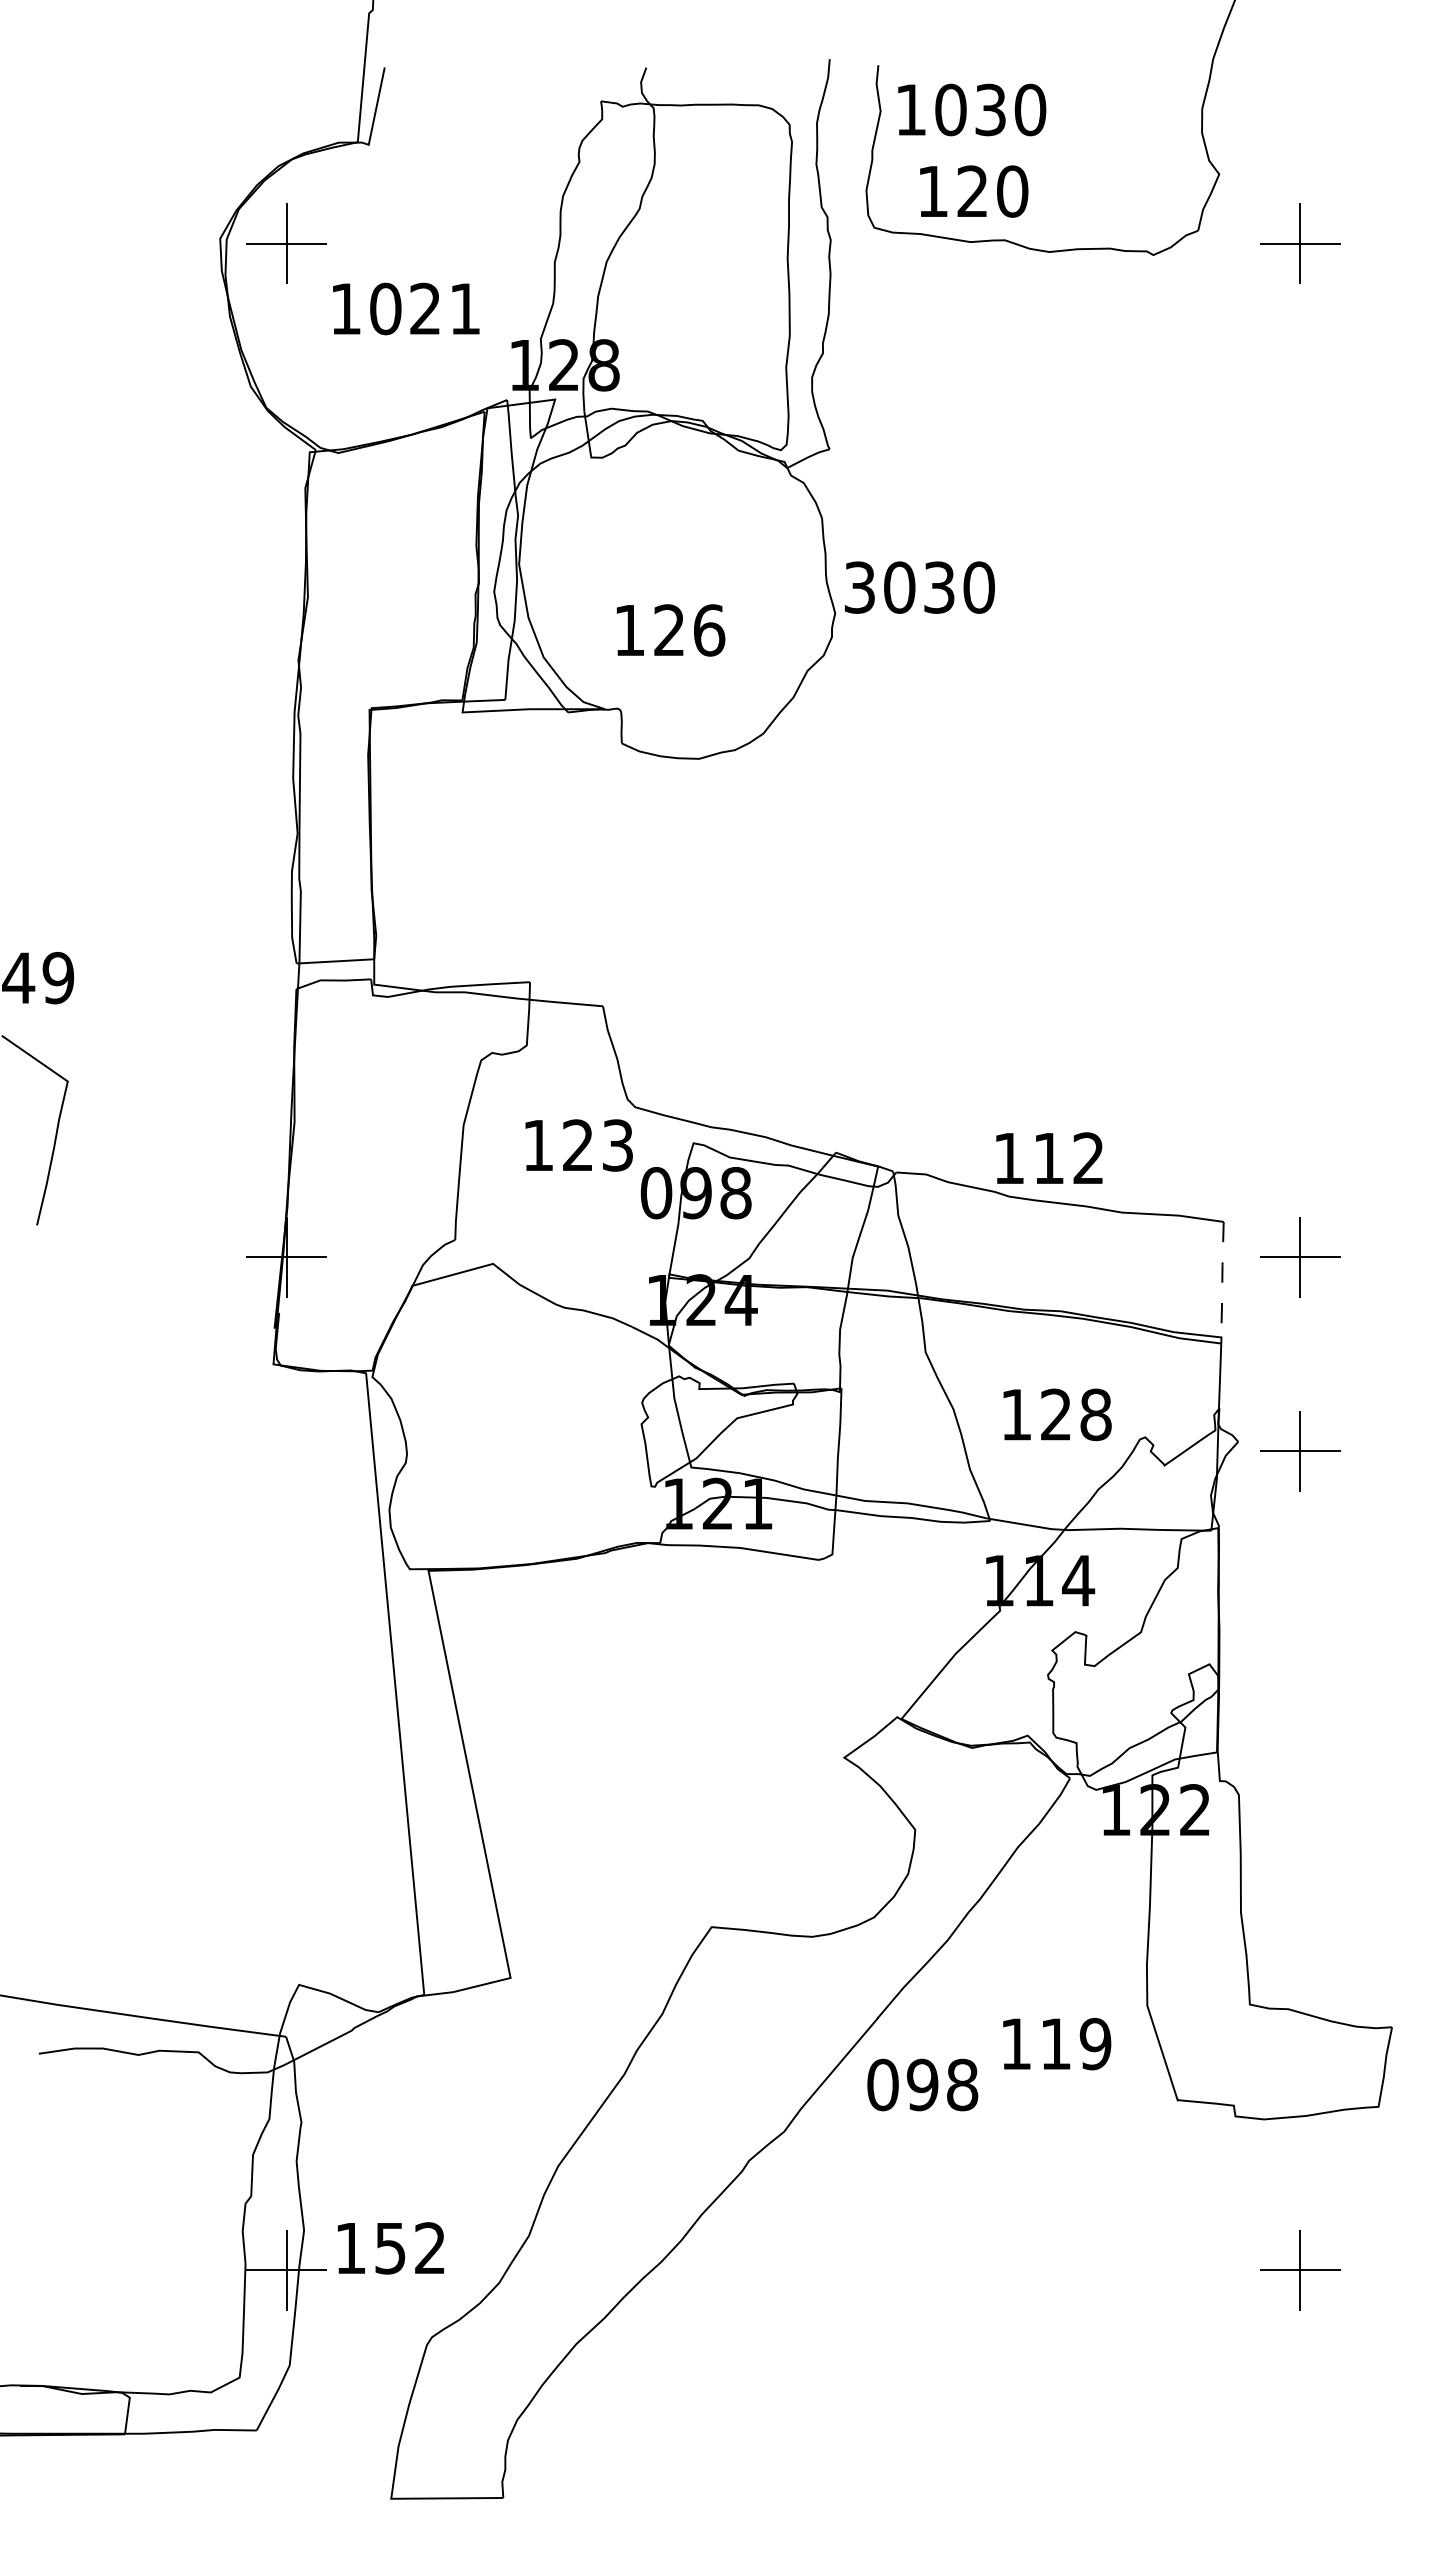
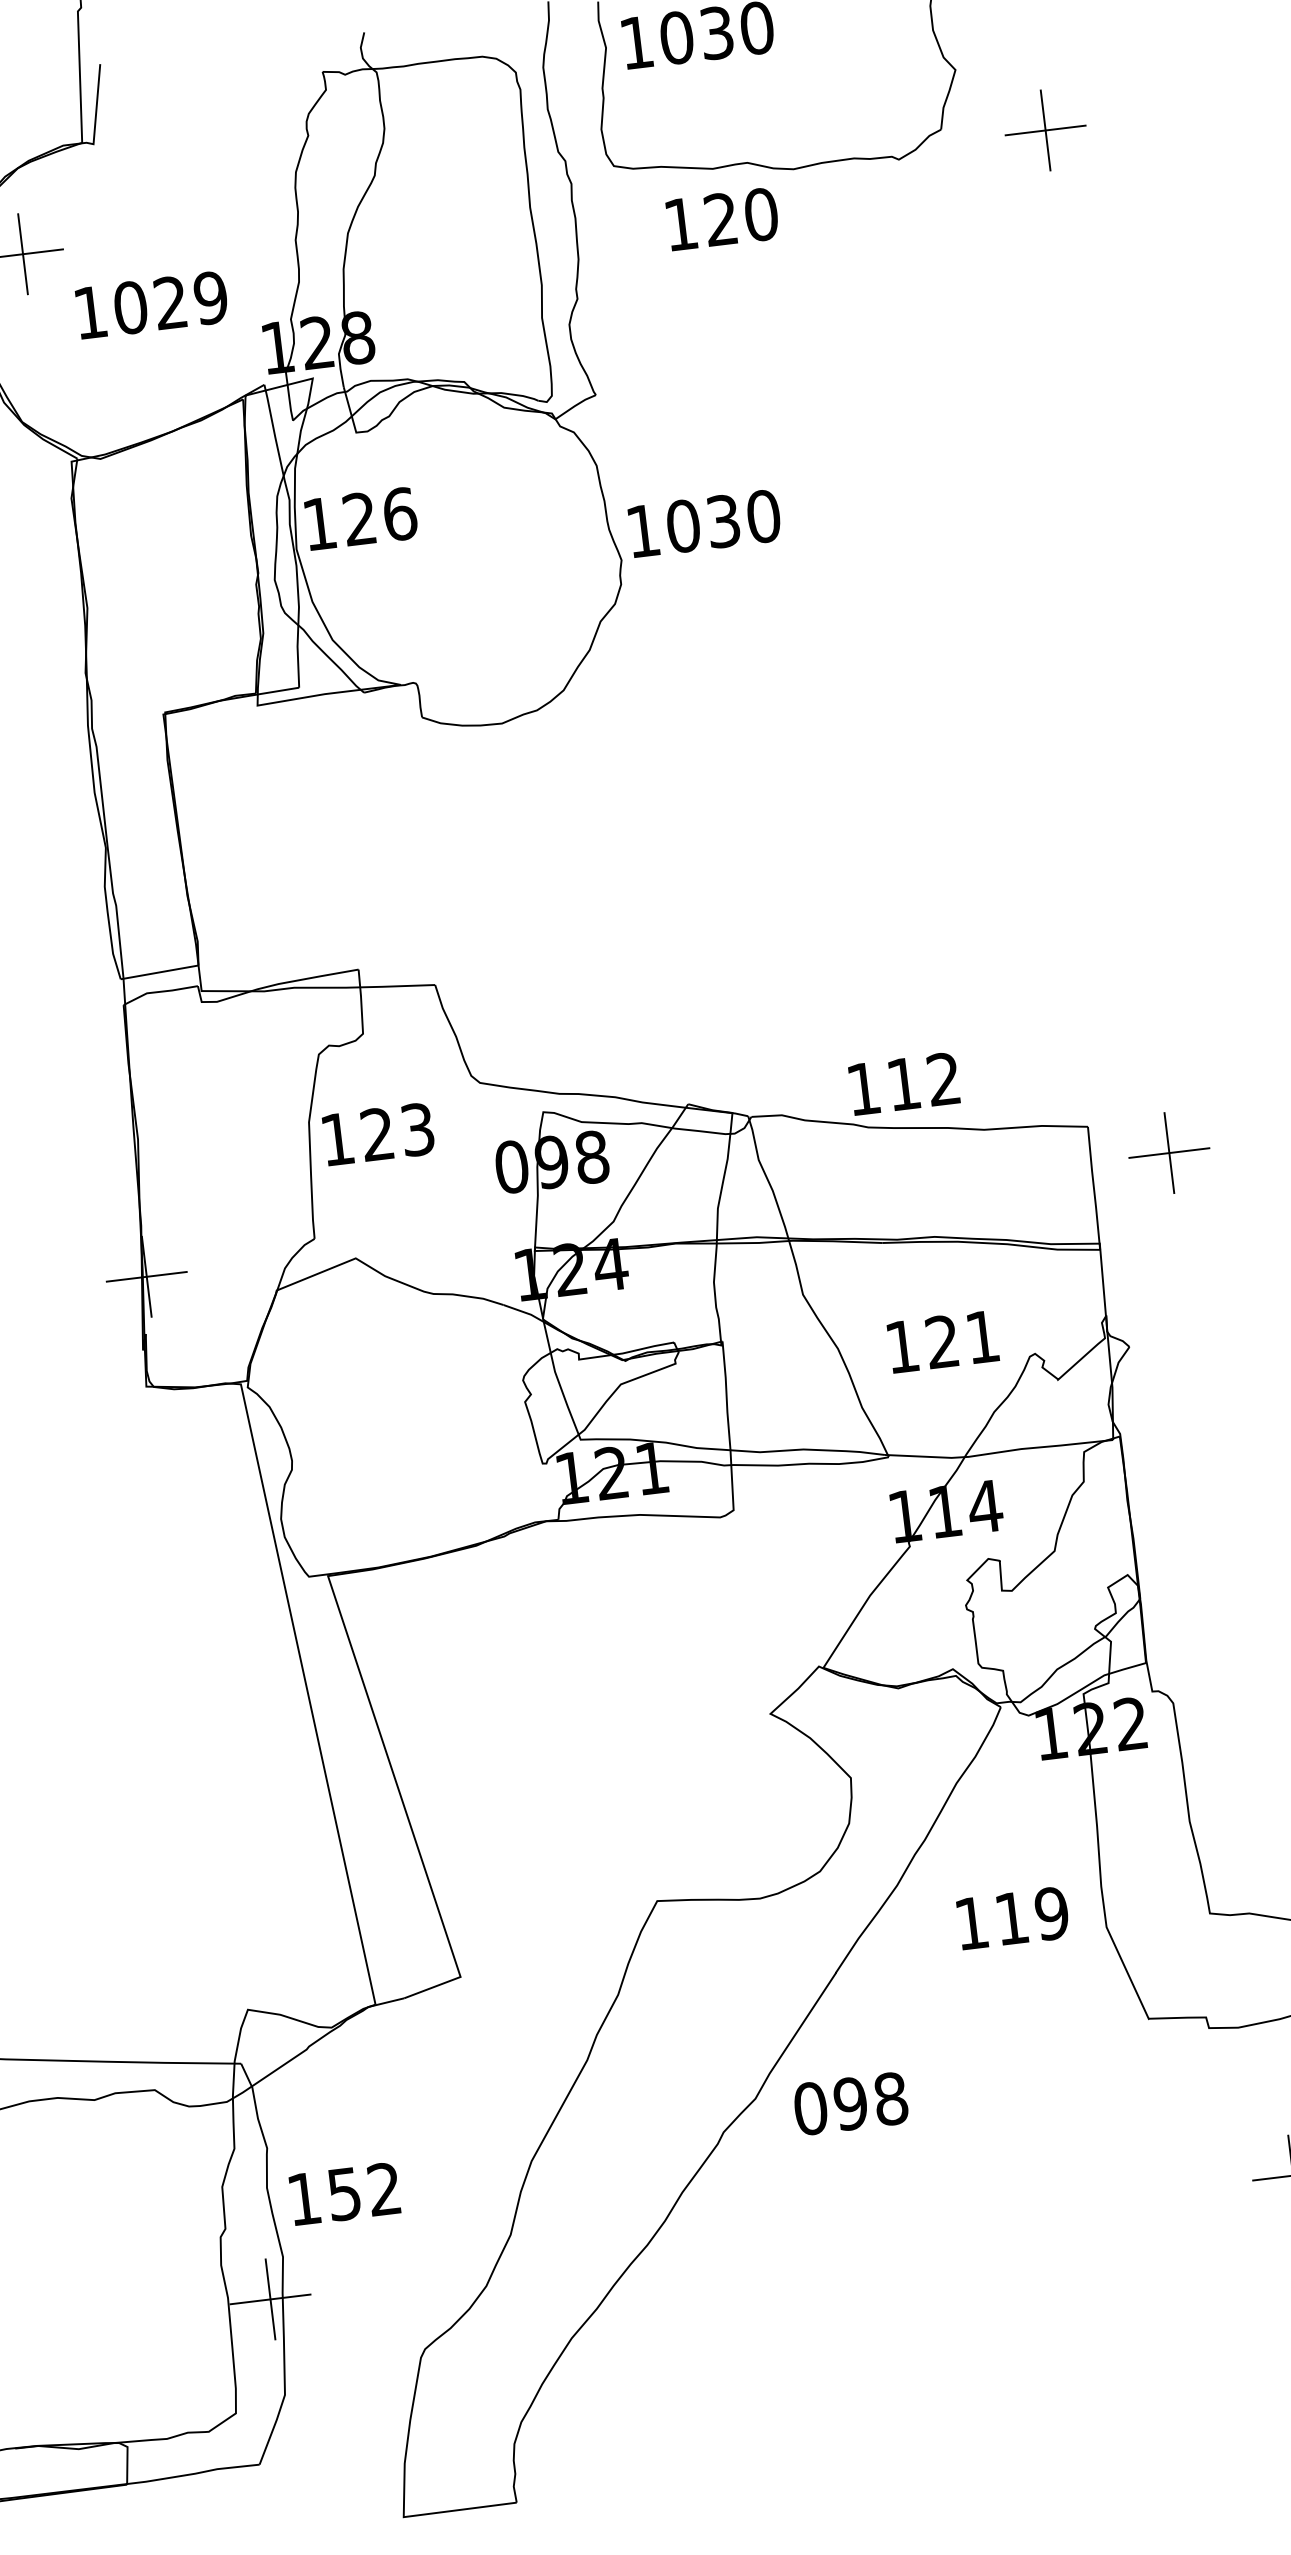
text: (974, 191) -> (722, 219), moved
text: (464, 308) -> (210, 297), 1021 -> 1029
text: (859, 587) -> (642, 531), 3030 -> 1030
text: (670, 630) -> (360, 519), moved
text: (578, 1145) -> (377, 1134), moved
line: (1222, 1283) -> (1094, 1189), dashed -> solid
text: (1095, 1414) -> (982, 1336), 128 -> 121
part: (1300, 1451) -> (1193, 1349), removed
text: (1057, 2043) -> (1013, 1917), moved
text: (922, 2084) -> (850, 2103), moved
text: (390, 2248) -> (344, 2194), moved

